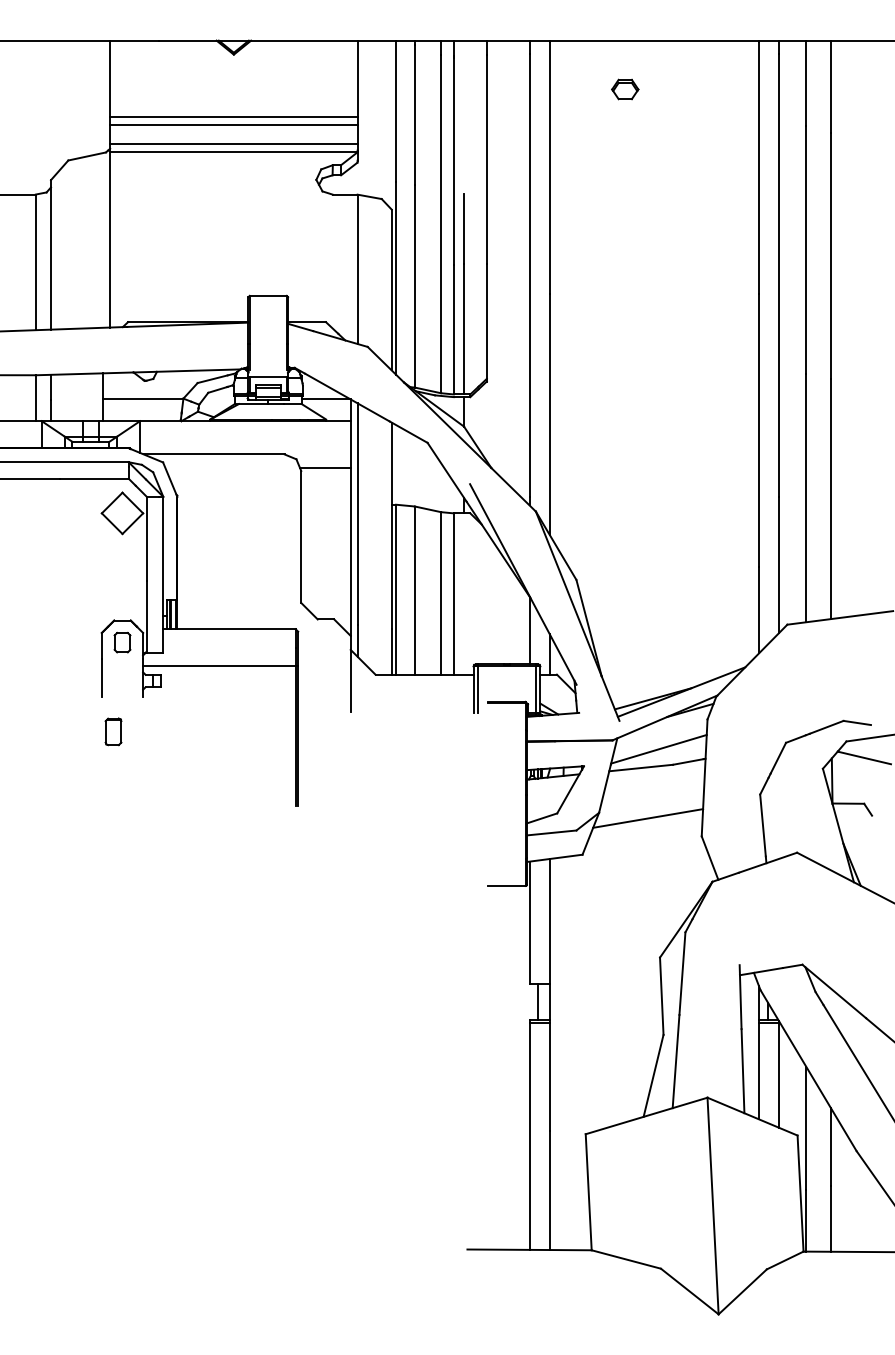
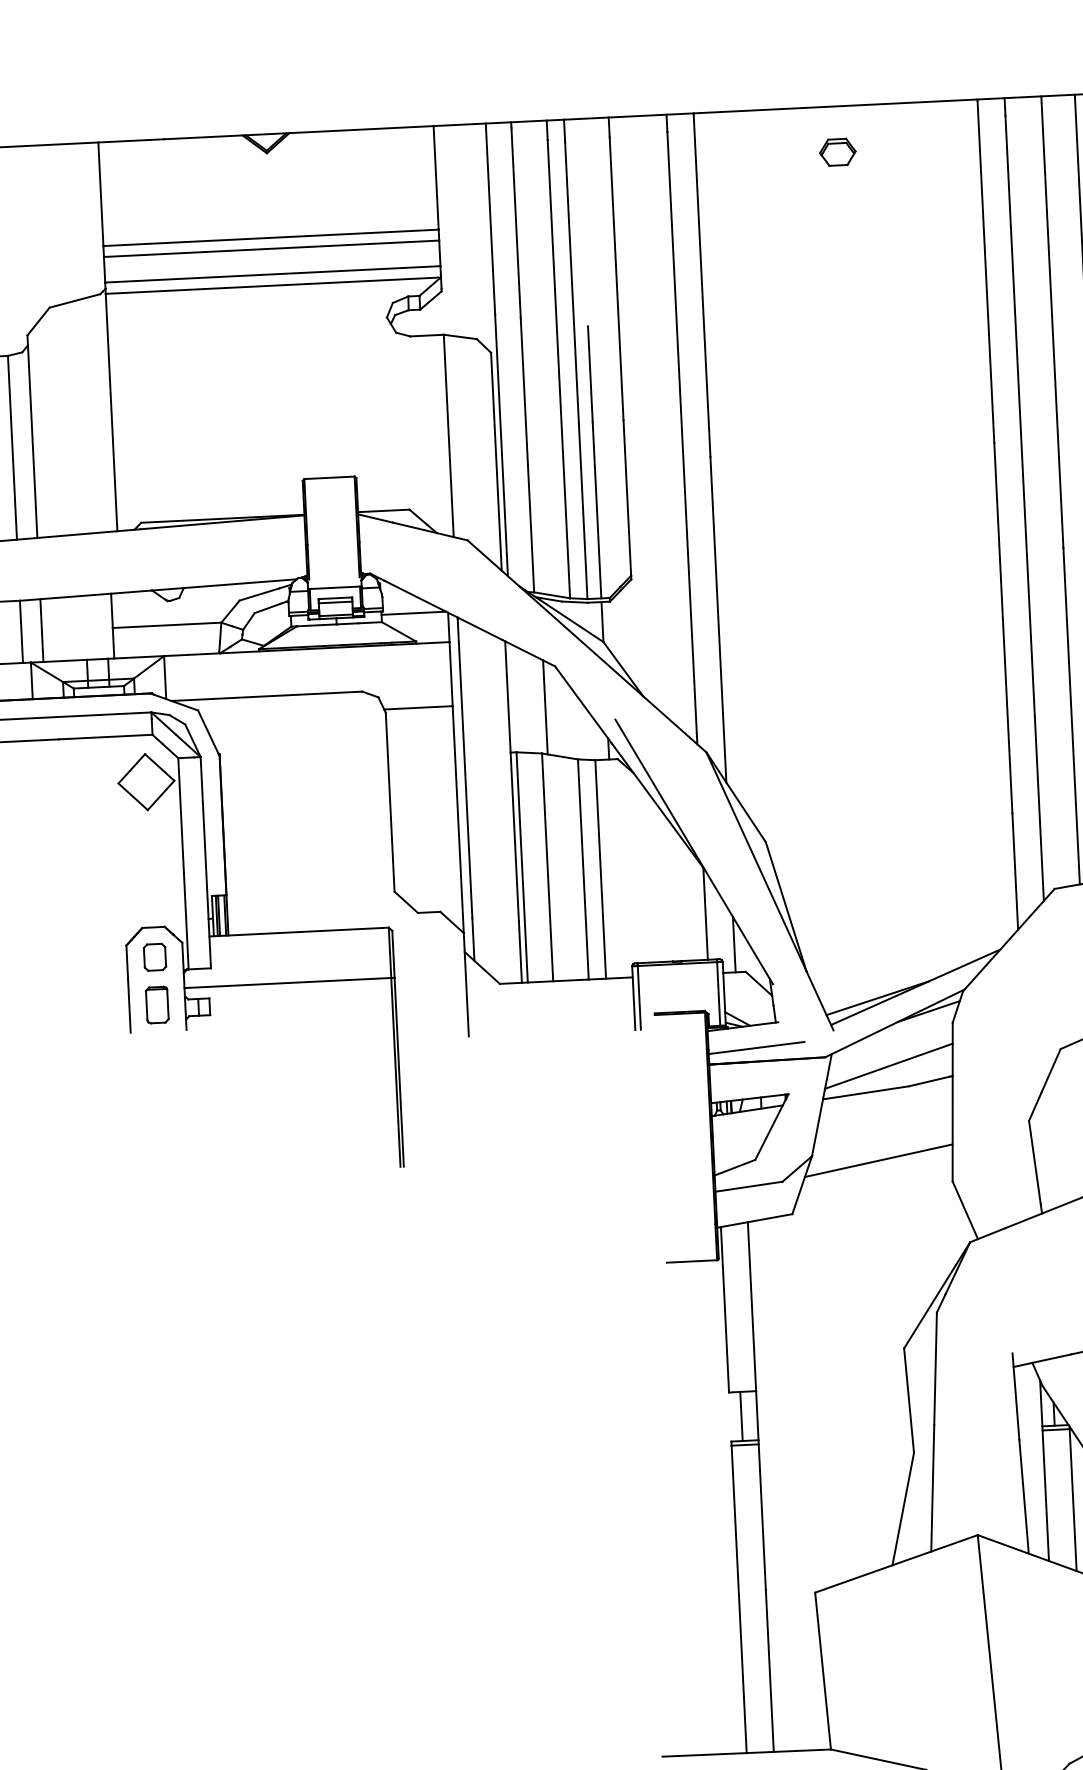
part: (625, 89) -> (838, 152), moved
line: (418, 472) -> (544, 707), added
line: (561, 730) -> (755, 1047), added
part: (113, 731) -> (157, 1004), moved

